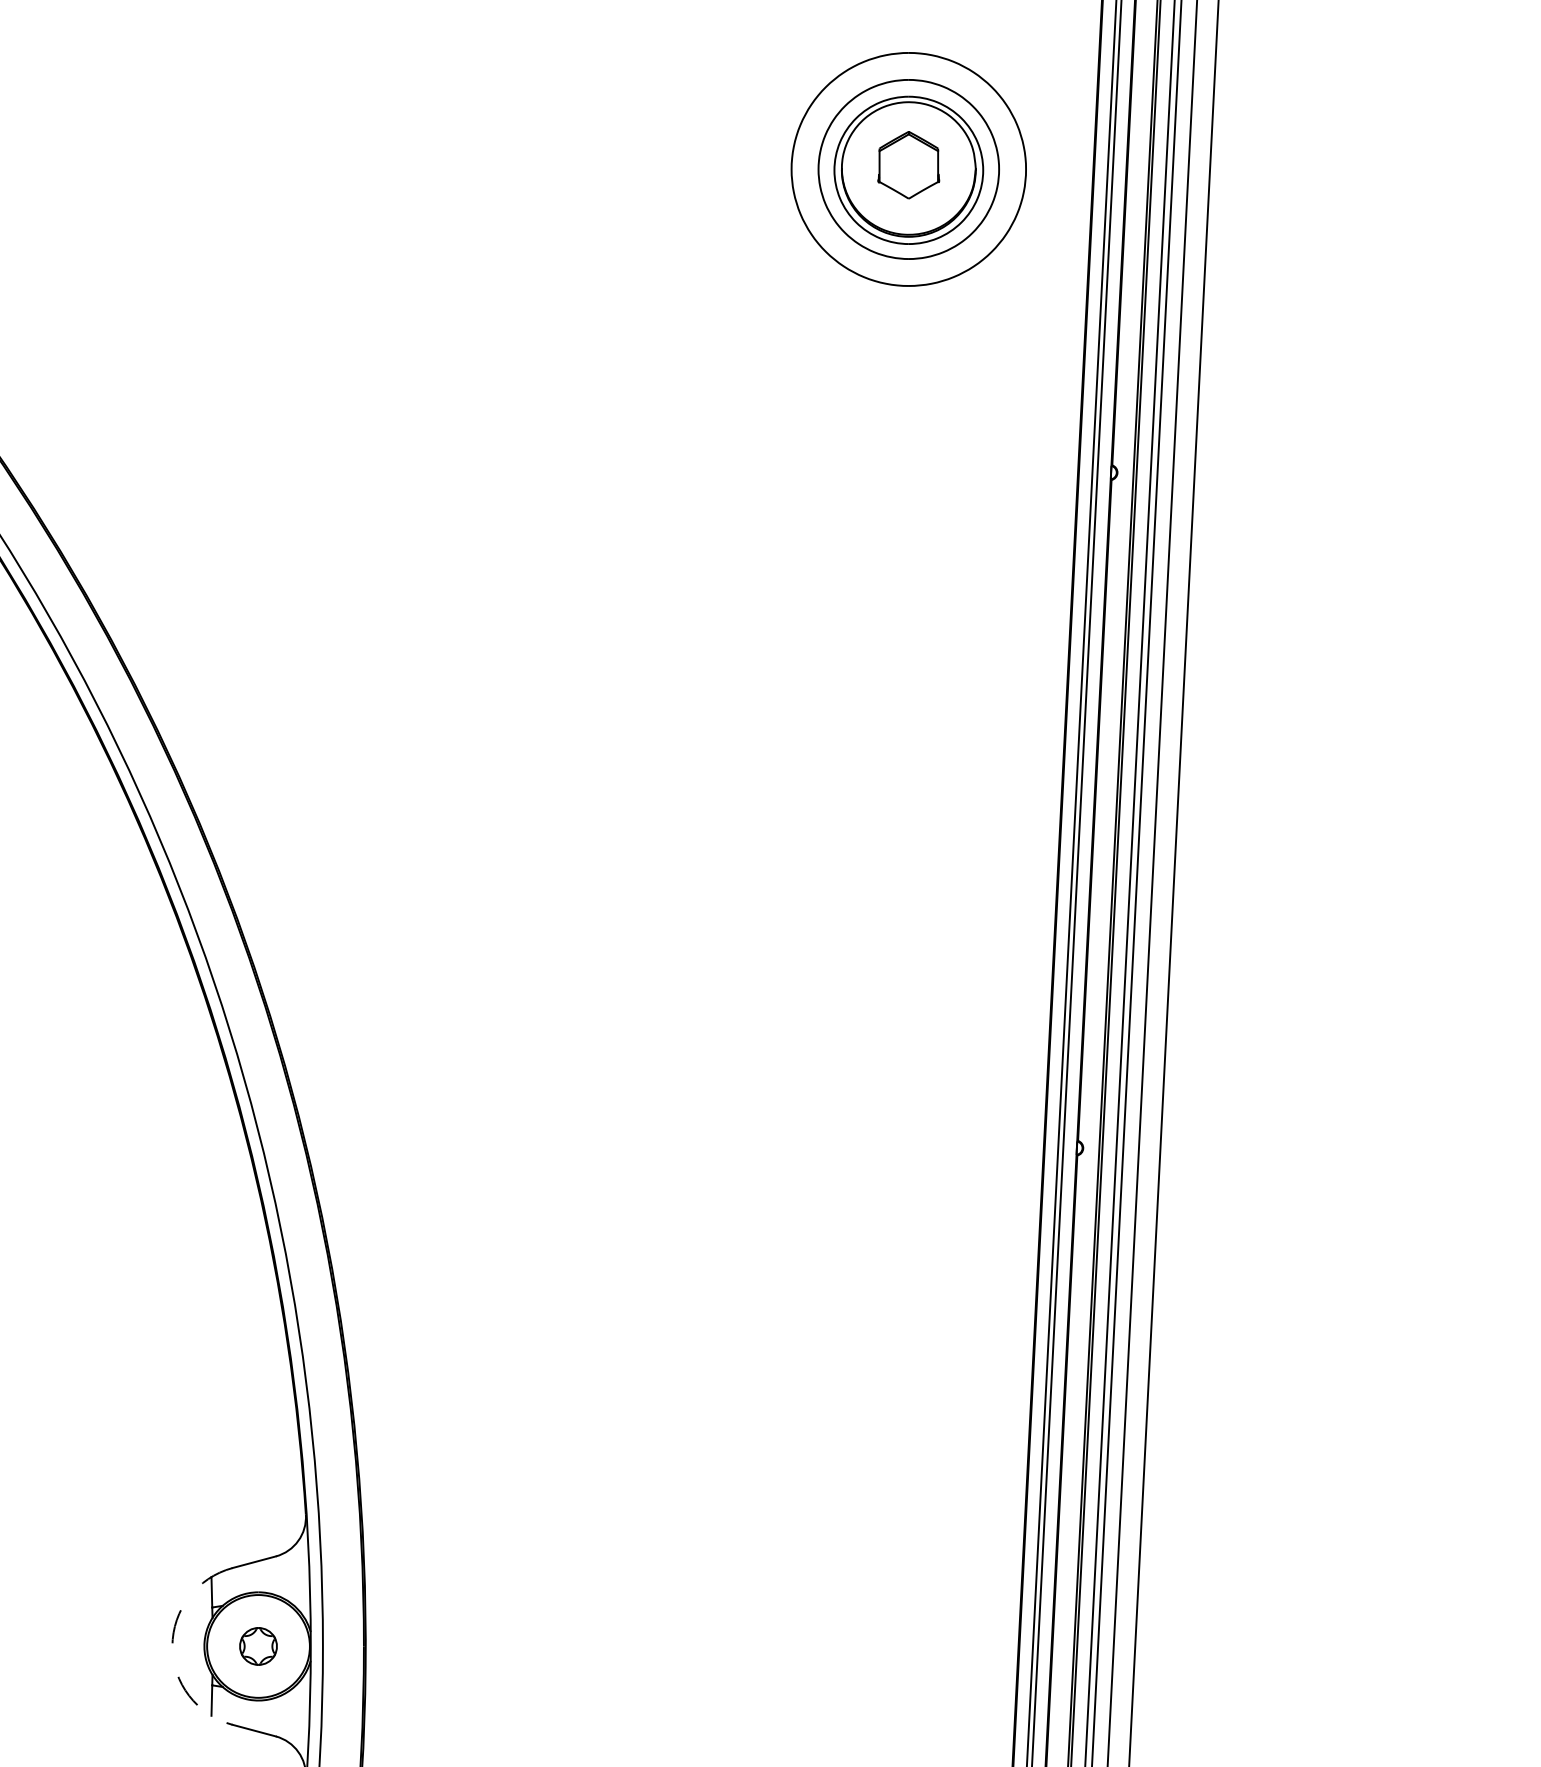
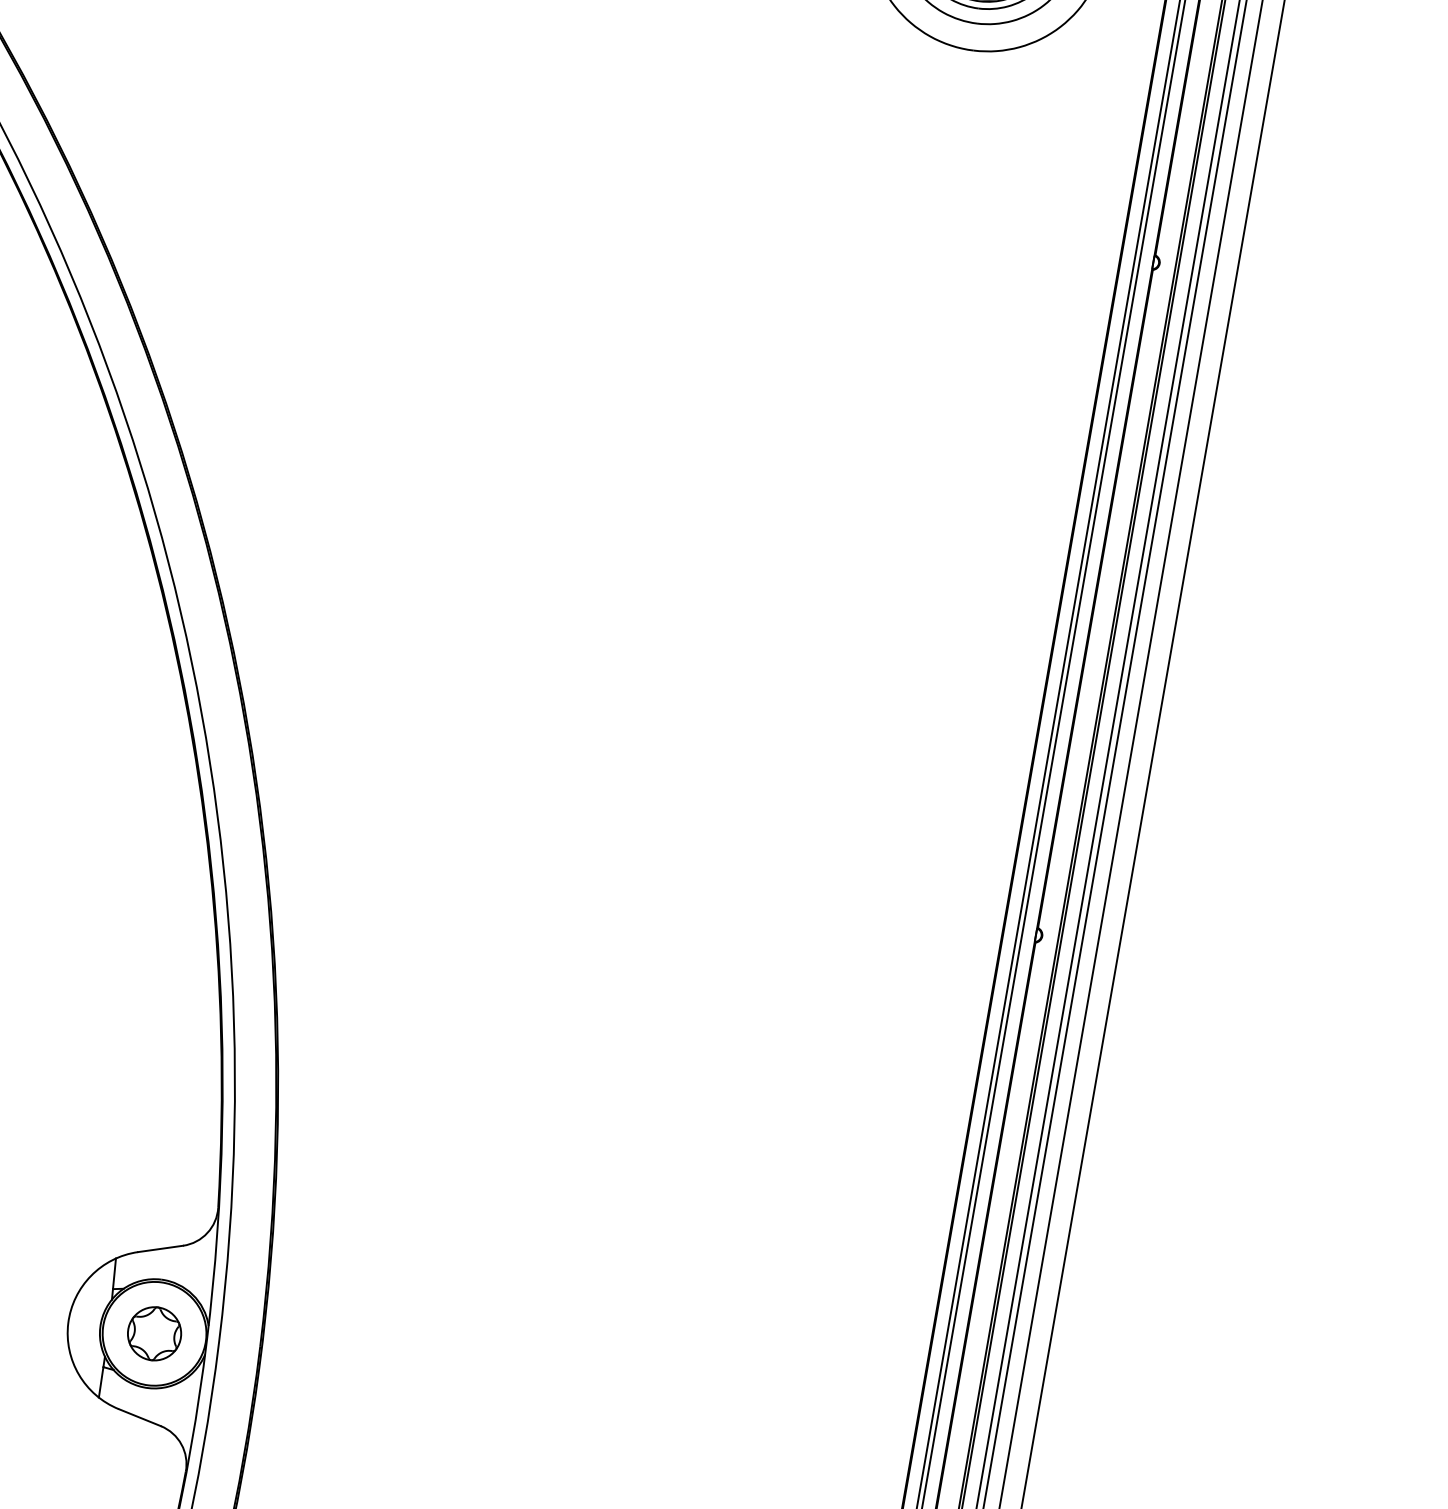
arc: (172, 1646) -> (68, 1323), dashed -> solid
part: (258, 1646) -> (154, 1333), size x1.43

